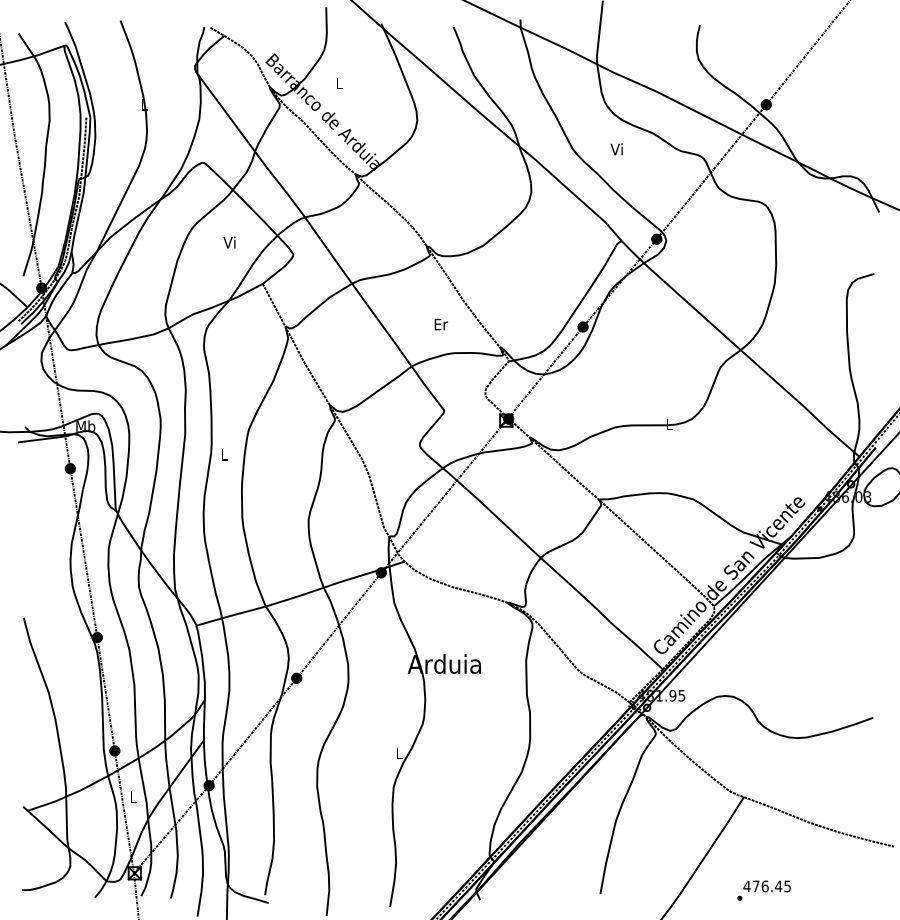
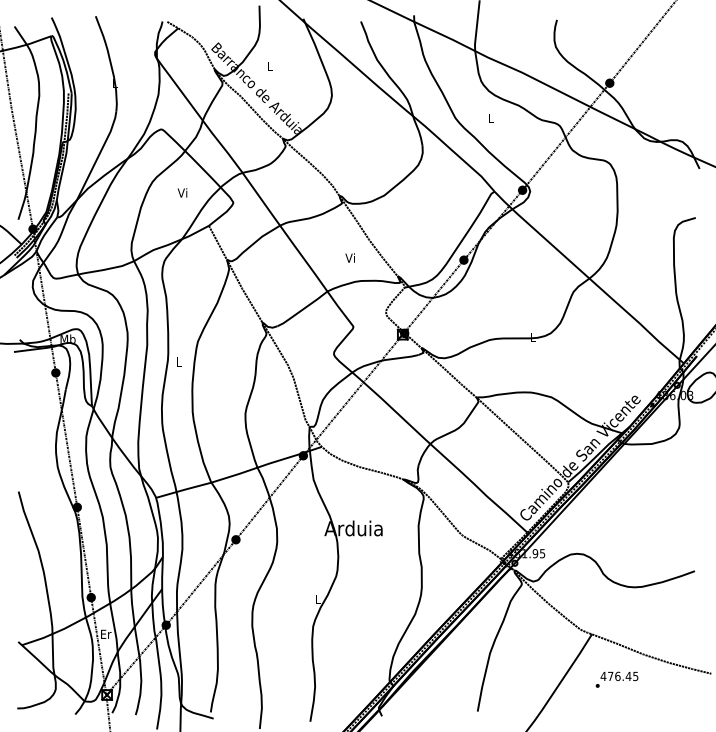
text: (616, 149) -> (490, 118), Vi -> L
text: (440, 323) -> (350, 257), Er -> Vi
text: (134, 796) -> (106, 633), L -> Er
text: (763, 890) -> (616, 679), moved

